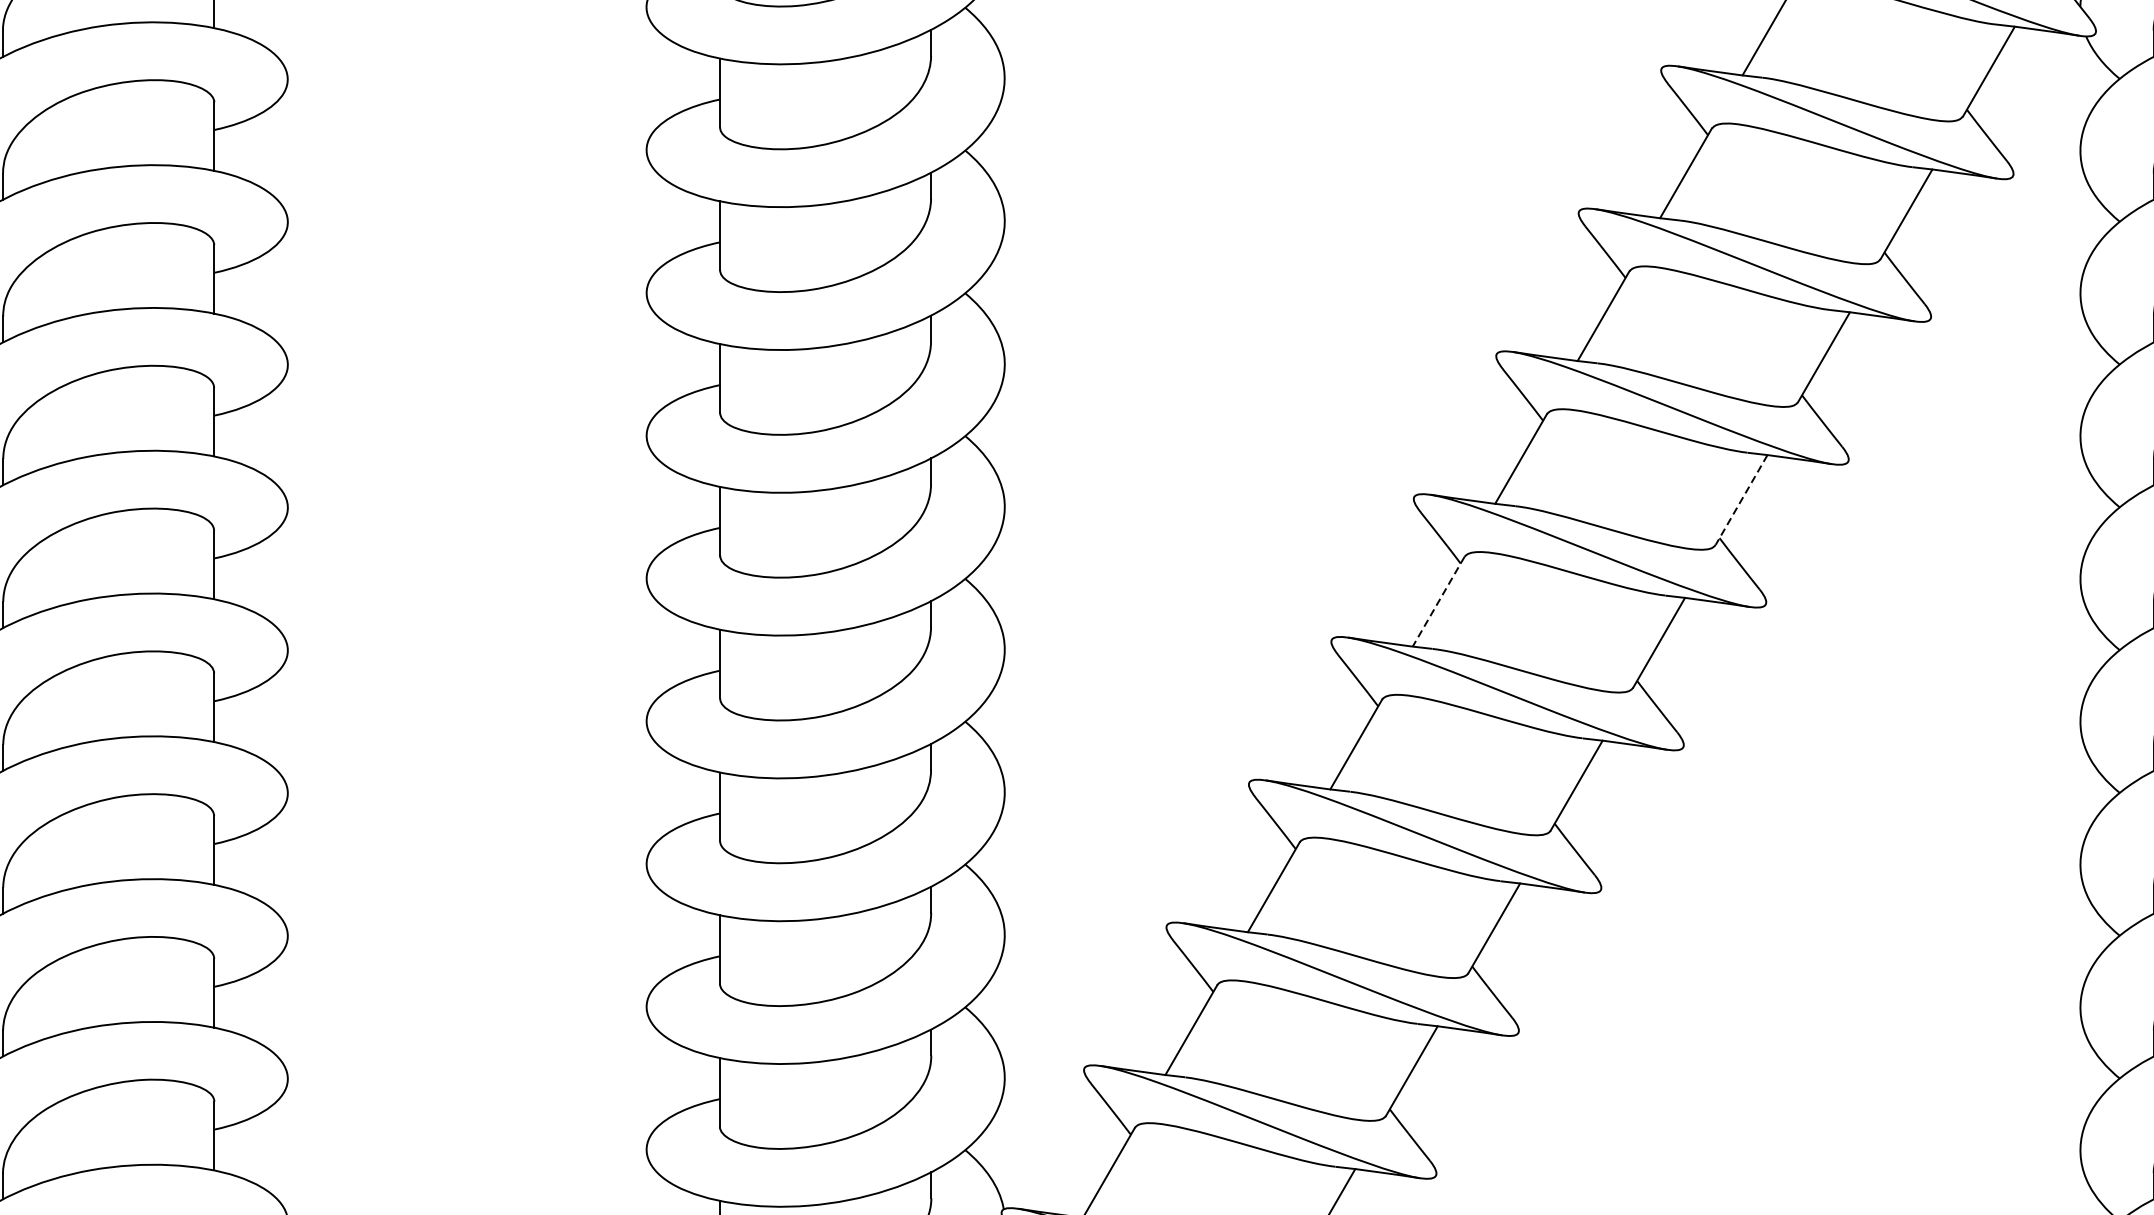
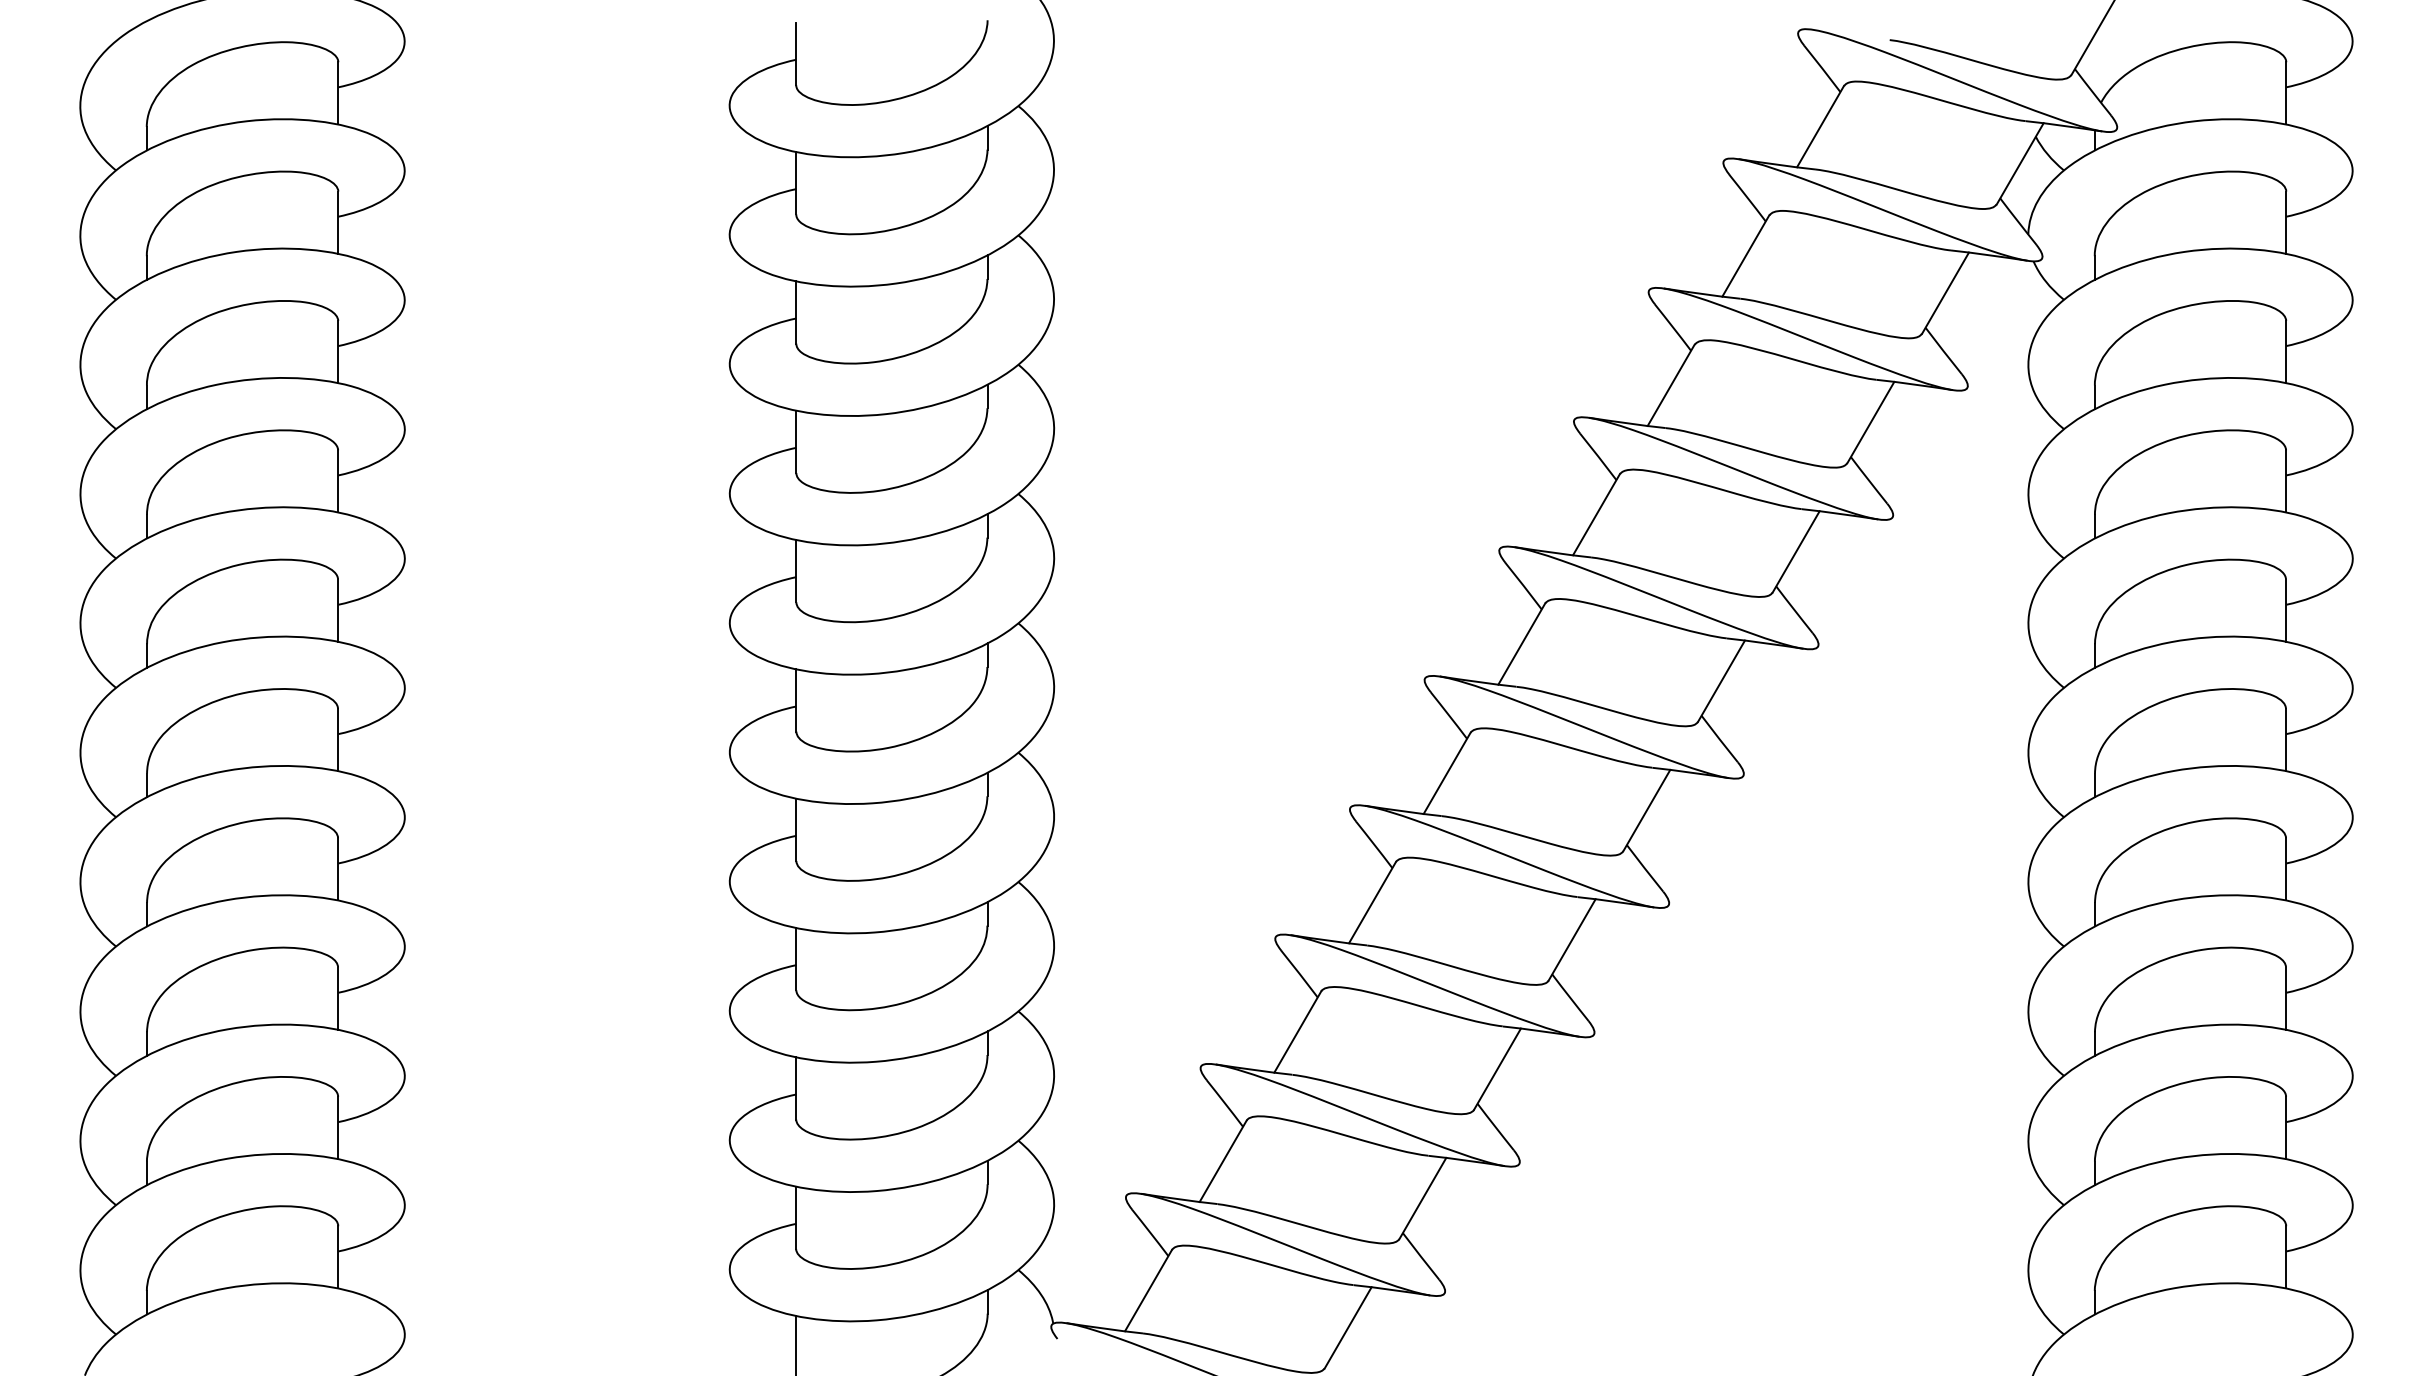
line: (1741, 500) -> (1721, 681), dashed -> solid
line: (1439, 601) -> (1447, 773), dashed -> solid

